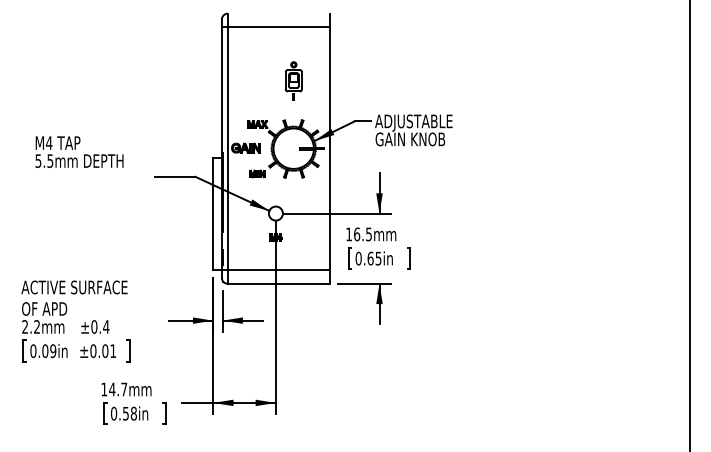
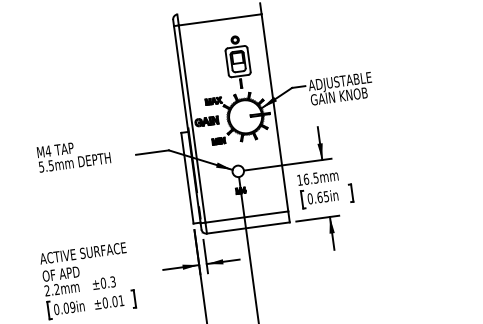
part: (293, 80) -> (237, 61), size x1.67
text: (79, 151) -> (73, 154), moved
text: (106, 326) -> (113, 281), ±0.4 -> ±0.3

